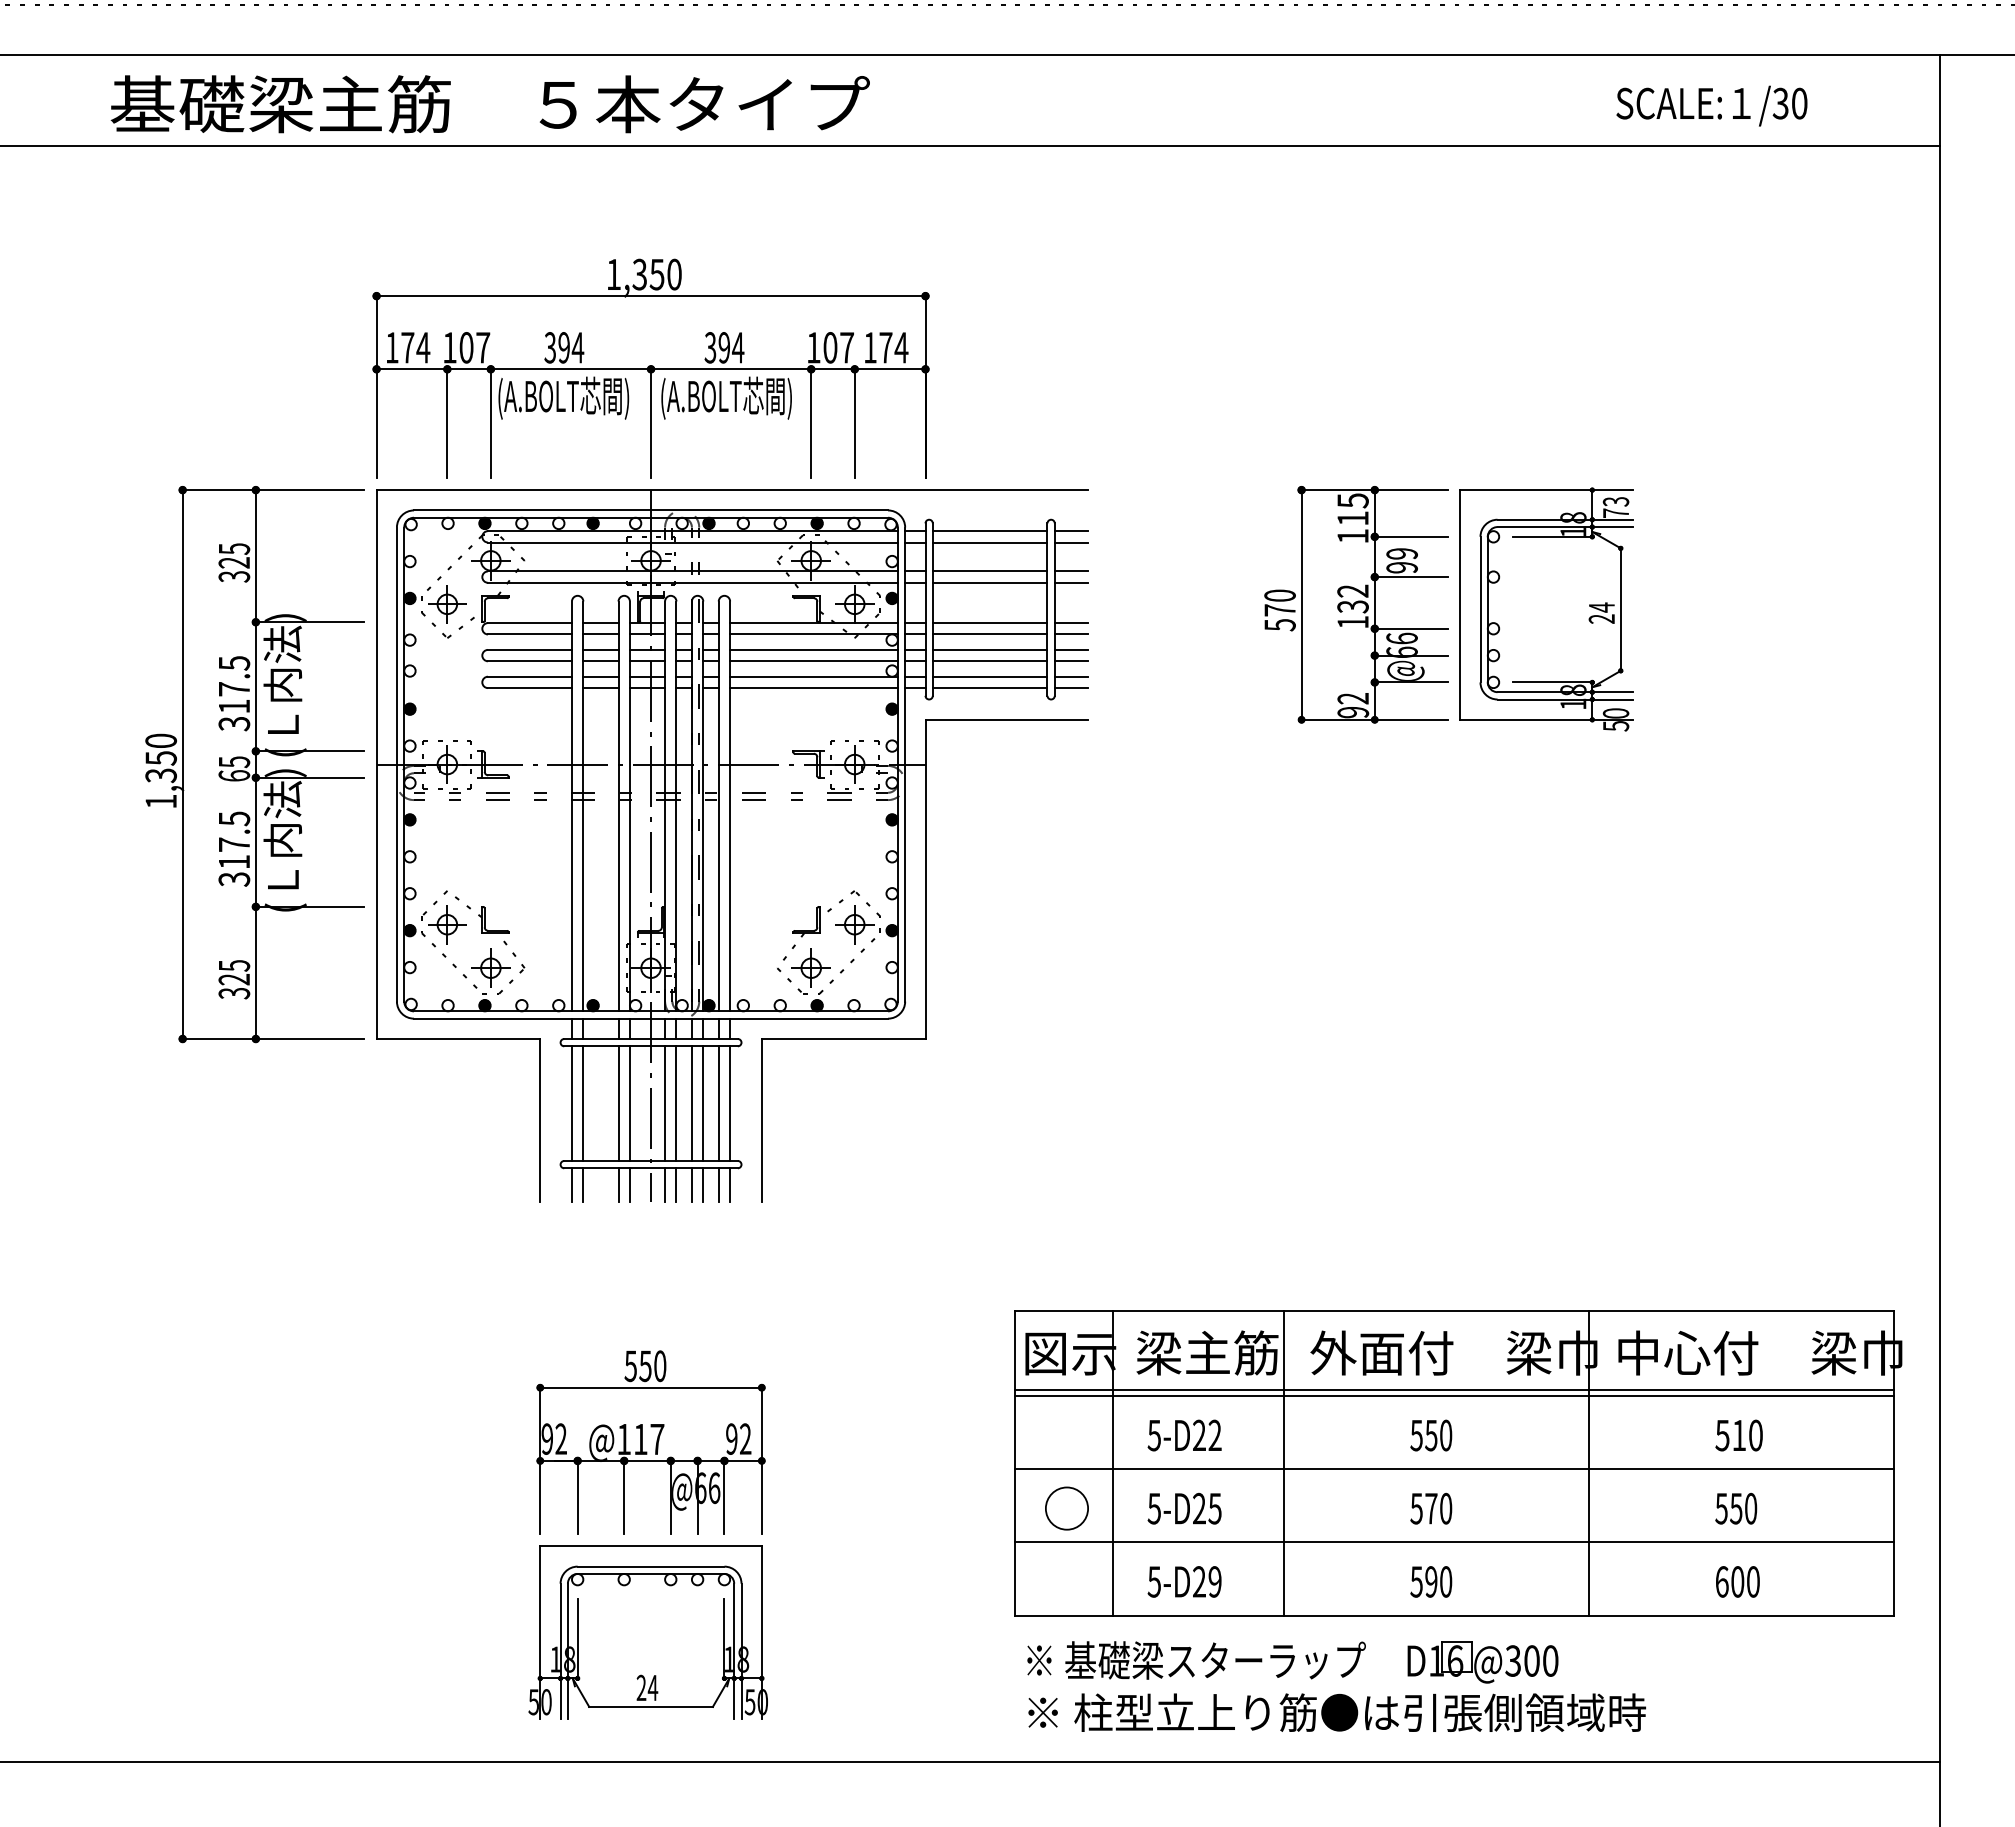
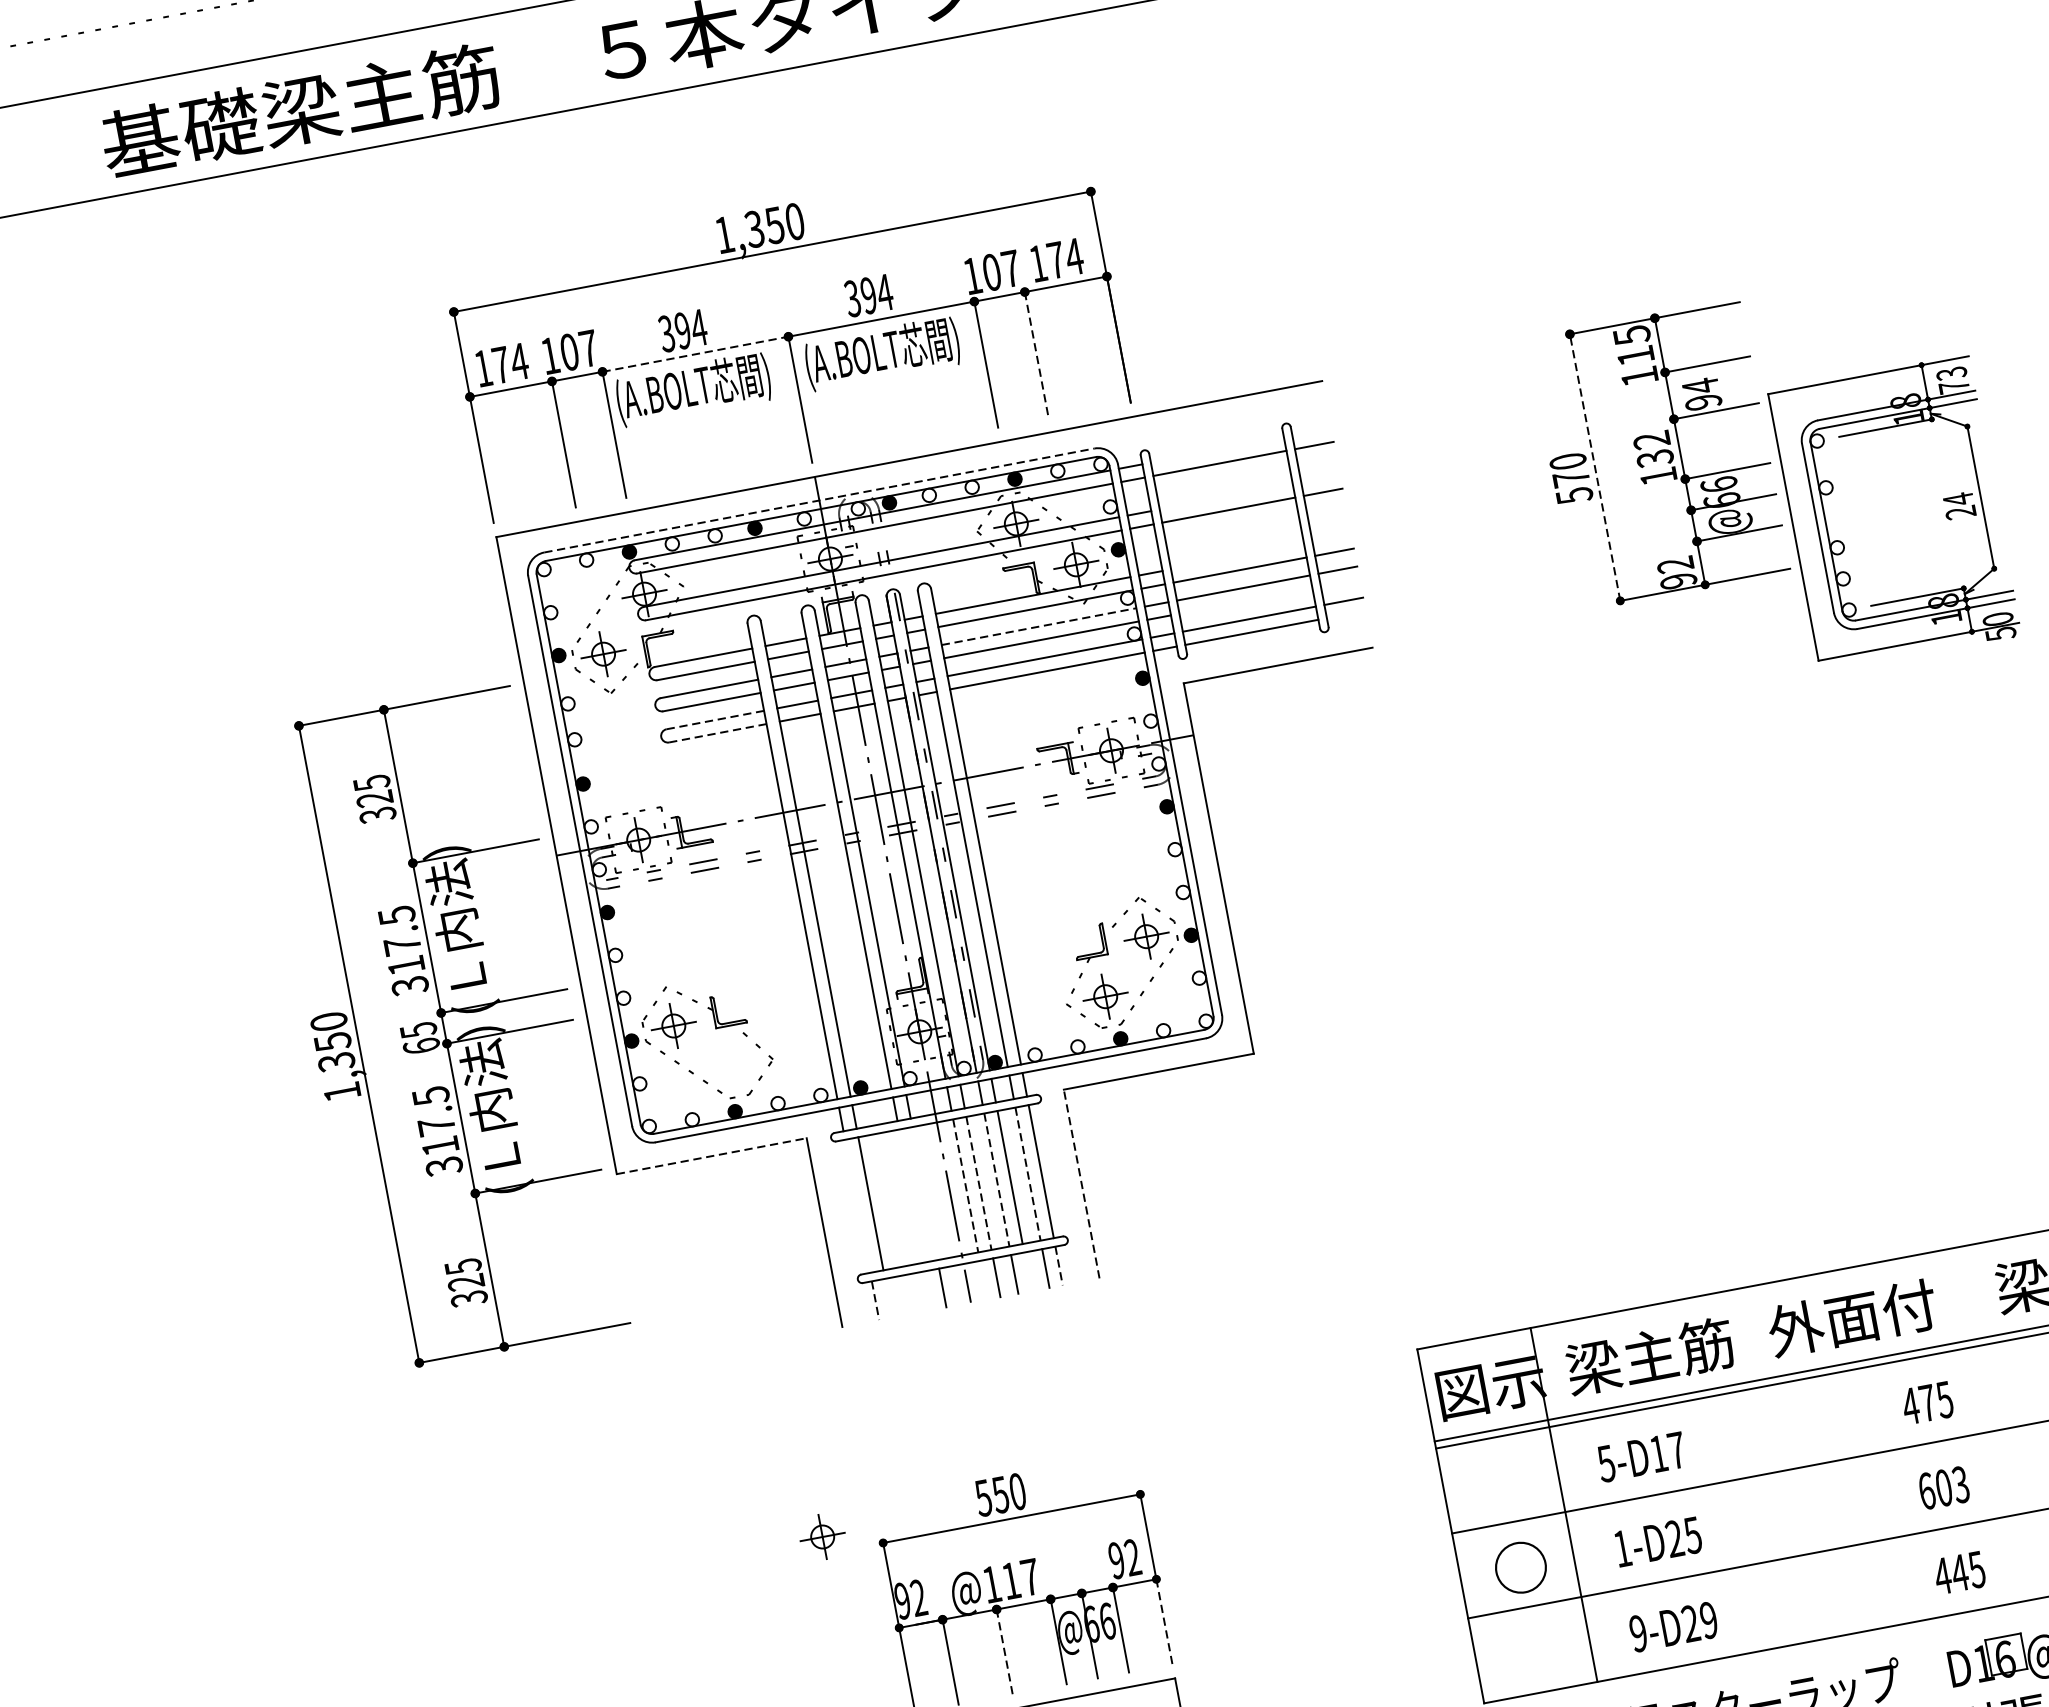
line: (571, 369) -> (696, 354), solid -> dashed
line: (854, 424) -> (1036, 356), solid -> dashed
line: (651, 510) -> (819, 500), solid -> dashed
line: (989, 531) -> (1216, 450), removed
line: (1071, 531) -> (1311, 432), removed
text: (1401, 553) -> (1699, 385), 99 -> 94
line: (989, 571) -> (1225, 497), removed
line: (1071, 571) -> (1320, 479), removed
line: (1301, 604) -> (1594, 467), solid -> dashed
part: (1546, 609) -> (1894, 513), moved
line: (989, 623) -> (1236, 557), removed
line: (1071, 623) -> (1332, 539), removed
line: (814, 649) -> (1039, 626), solid -> dashed
line: (989, 661) -> (1245, 601), removed
line: (1071, 661) -> (1340, 583), removed
line: (530, 676) -> (715, 719), solid -> dashed
line: (530, 688) -> (718, 733), solid -> dashed
line: (1071, 688) -> (1346, 614), removed
part: (254, 764) -> (442, 1028), moved
part: (490, 967) -> (822, 1536), moved
line: (458, 1039) -> (711, 1156), solid -> dashed
line: (571, 1103) -> (857, 1206), removed
line: (618, 1103) -> (911, 1195), removed
line: (629, 1103) -> (924, 1193), removed
line: (665, 1104) -> (966, 1186), solid -> dashed
line: (676, 1104) -> (979, 1184), solid -> dashed
line: (691, 1104) -> (996, 1181), solid -> dashed
line: (718, 1104) -> (1027, 1175), solid -> dashed
line: (761, 1119) -> (1081, 1183), solid -> dashed
line: (571, 1184) -> (874, 1300), solid -> dashed
line: (583, 1184) -> (888, 1297), removed
line: (618, 1184) -> (929, 1289), removed
line: (665, 1184) -> (983, 1279), removed
line: (703, 1184) -> (1028, 1271), removed
line: (730, 1184) -> (1059, 1265), solid -> dashed
text: (1207, 1434) -> (1667, 1450), 5-D22 -> 5-D17
text: (1431, 1435) -> (1927, 1402), 550 -> 475
line: (1284, 1462) -> (1763, 1466), removed
line: (624, 1497) -> (1005, 1651), solid -> dashed
line: (761, 1497) -> (1164, 1621), solid -> dashed
text: (1153, 1508) -> (1621, 1548), 5-D25 -> 1-D25
text: (1431, 1508) -> (1943, 1487), 570 -> 603
text: (1153, 1581) -> (1637, 1633), 5-D29 -> 9-D29
text: (1431, 1581) -> (1960, 1572), 590 -> 445

